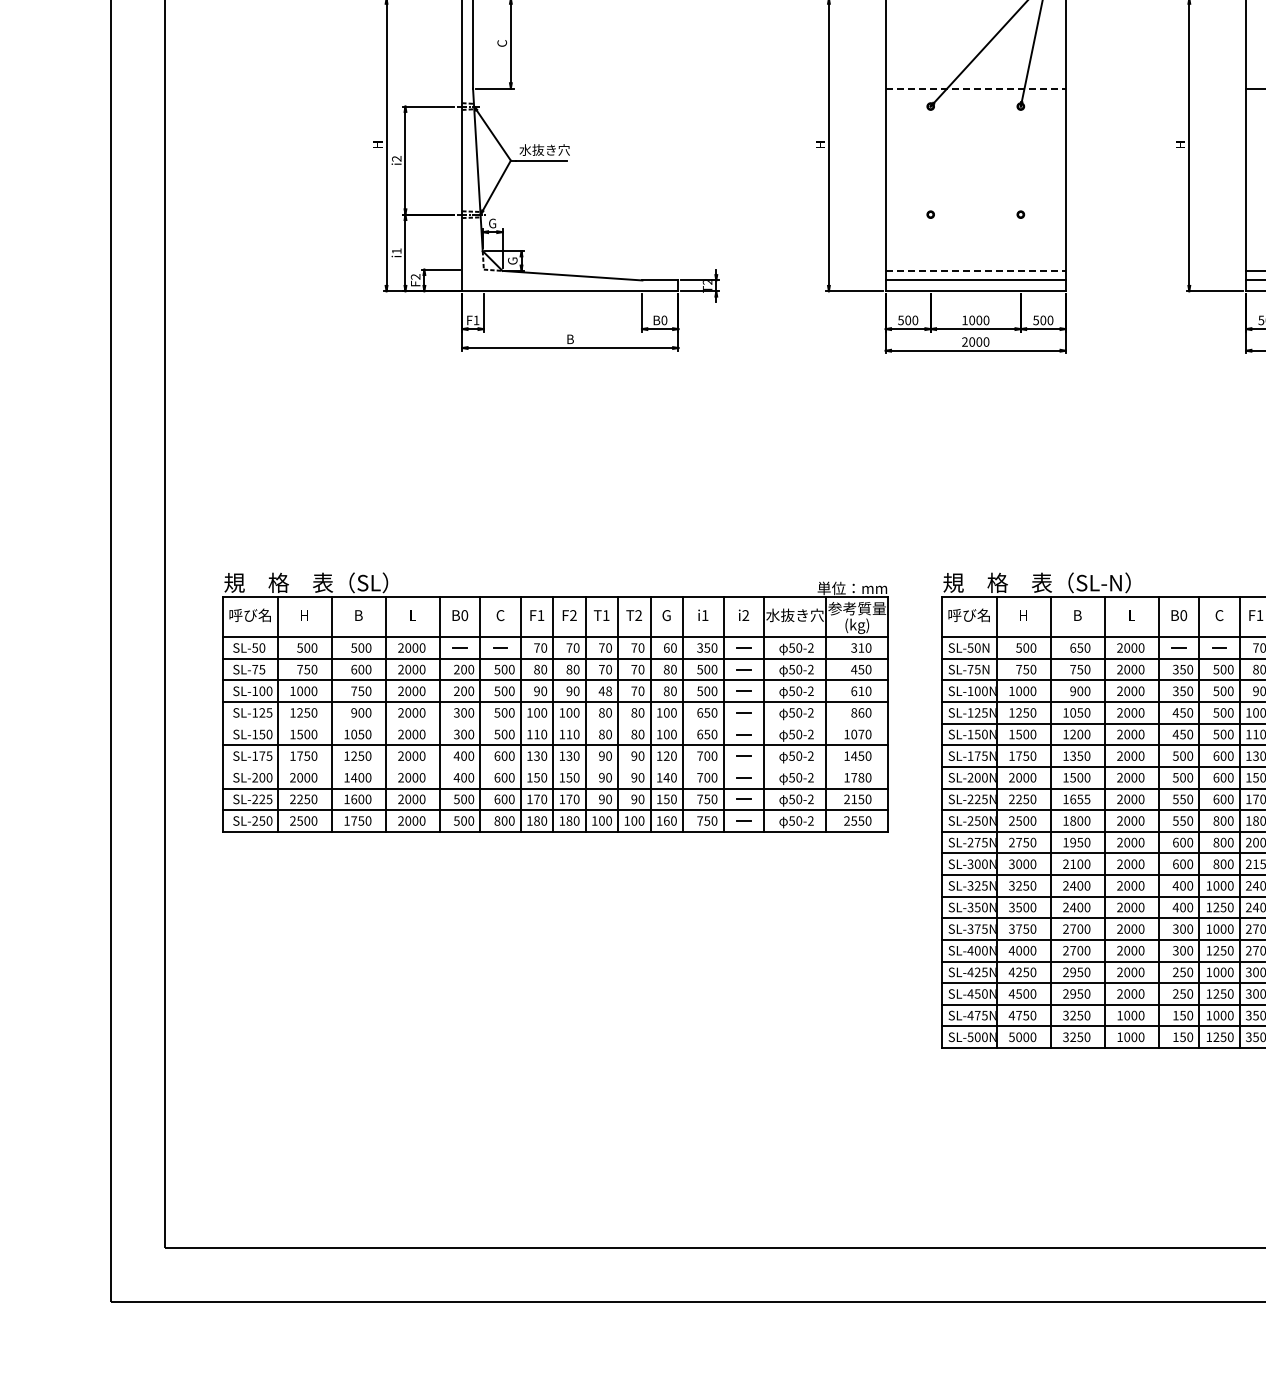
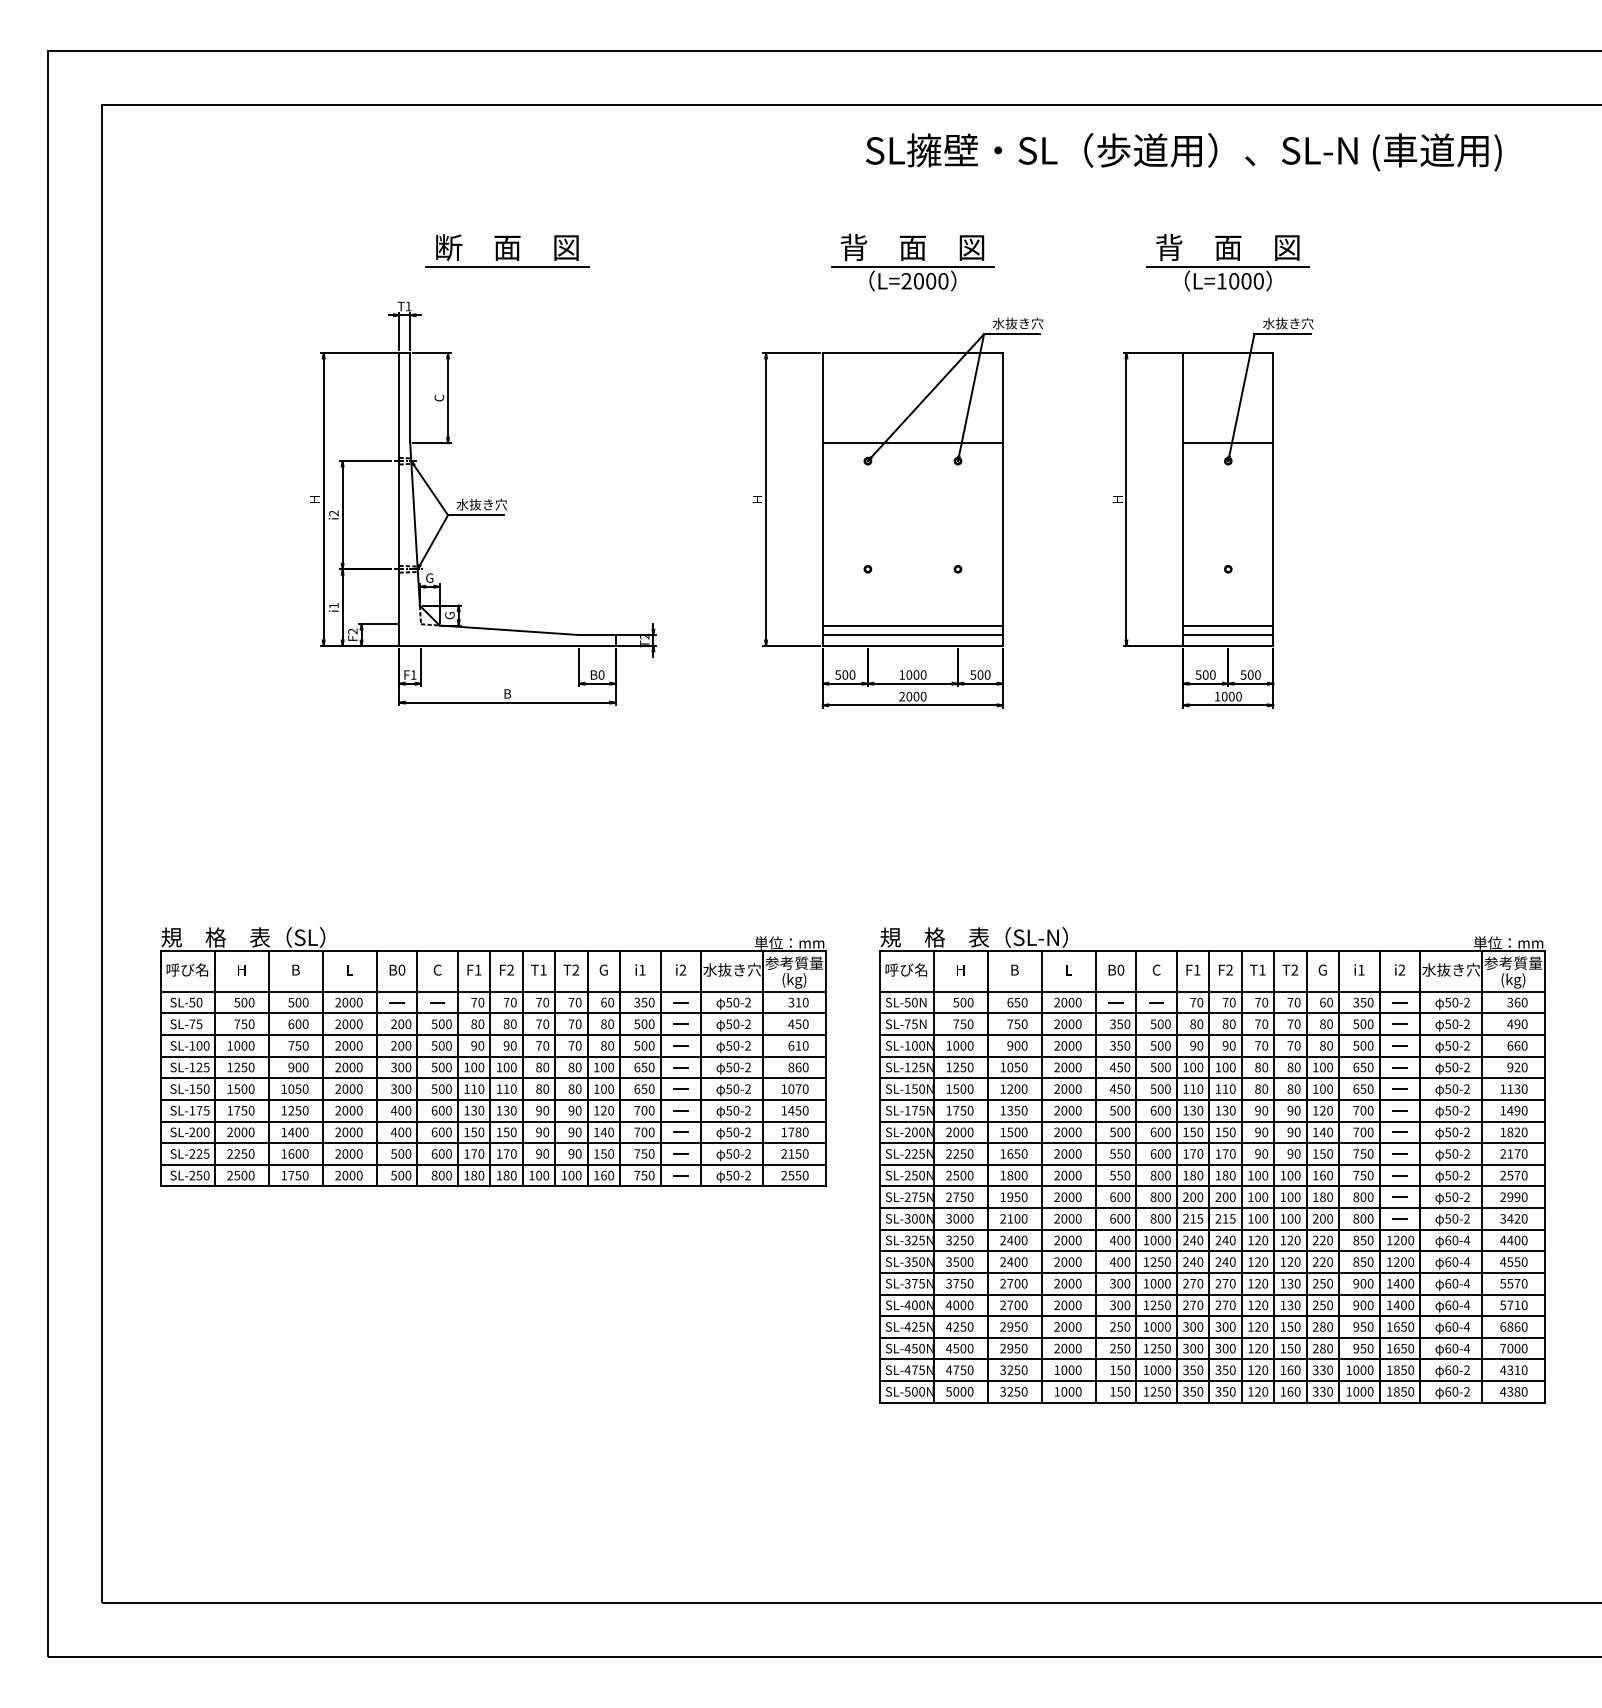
line: (976, 88) -> (913, 443), dashed -> solid
line: (976, 270) -> (913, 625), dashed -> solid
text: (605, 690) -> (542, 1045), 48 -> 70
line: (555, 723) -> (492, 1078), added
line: (555, 766) -> (492, 1121), added
text: (1087, 798) -> (1024, 1153), 1655 -> 1650

